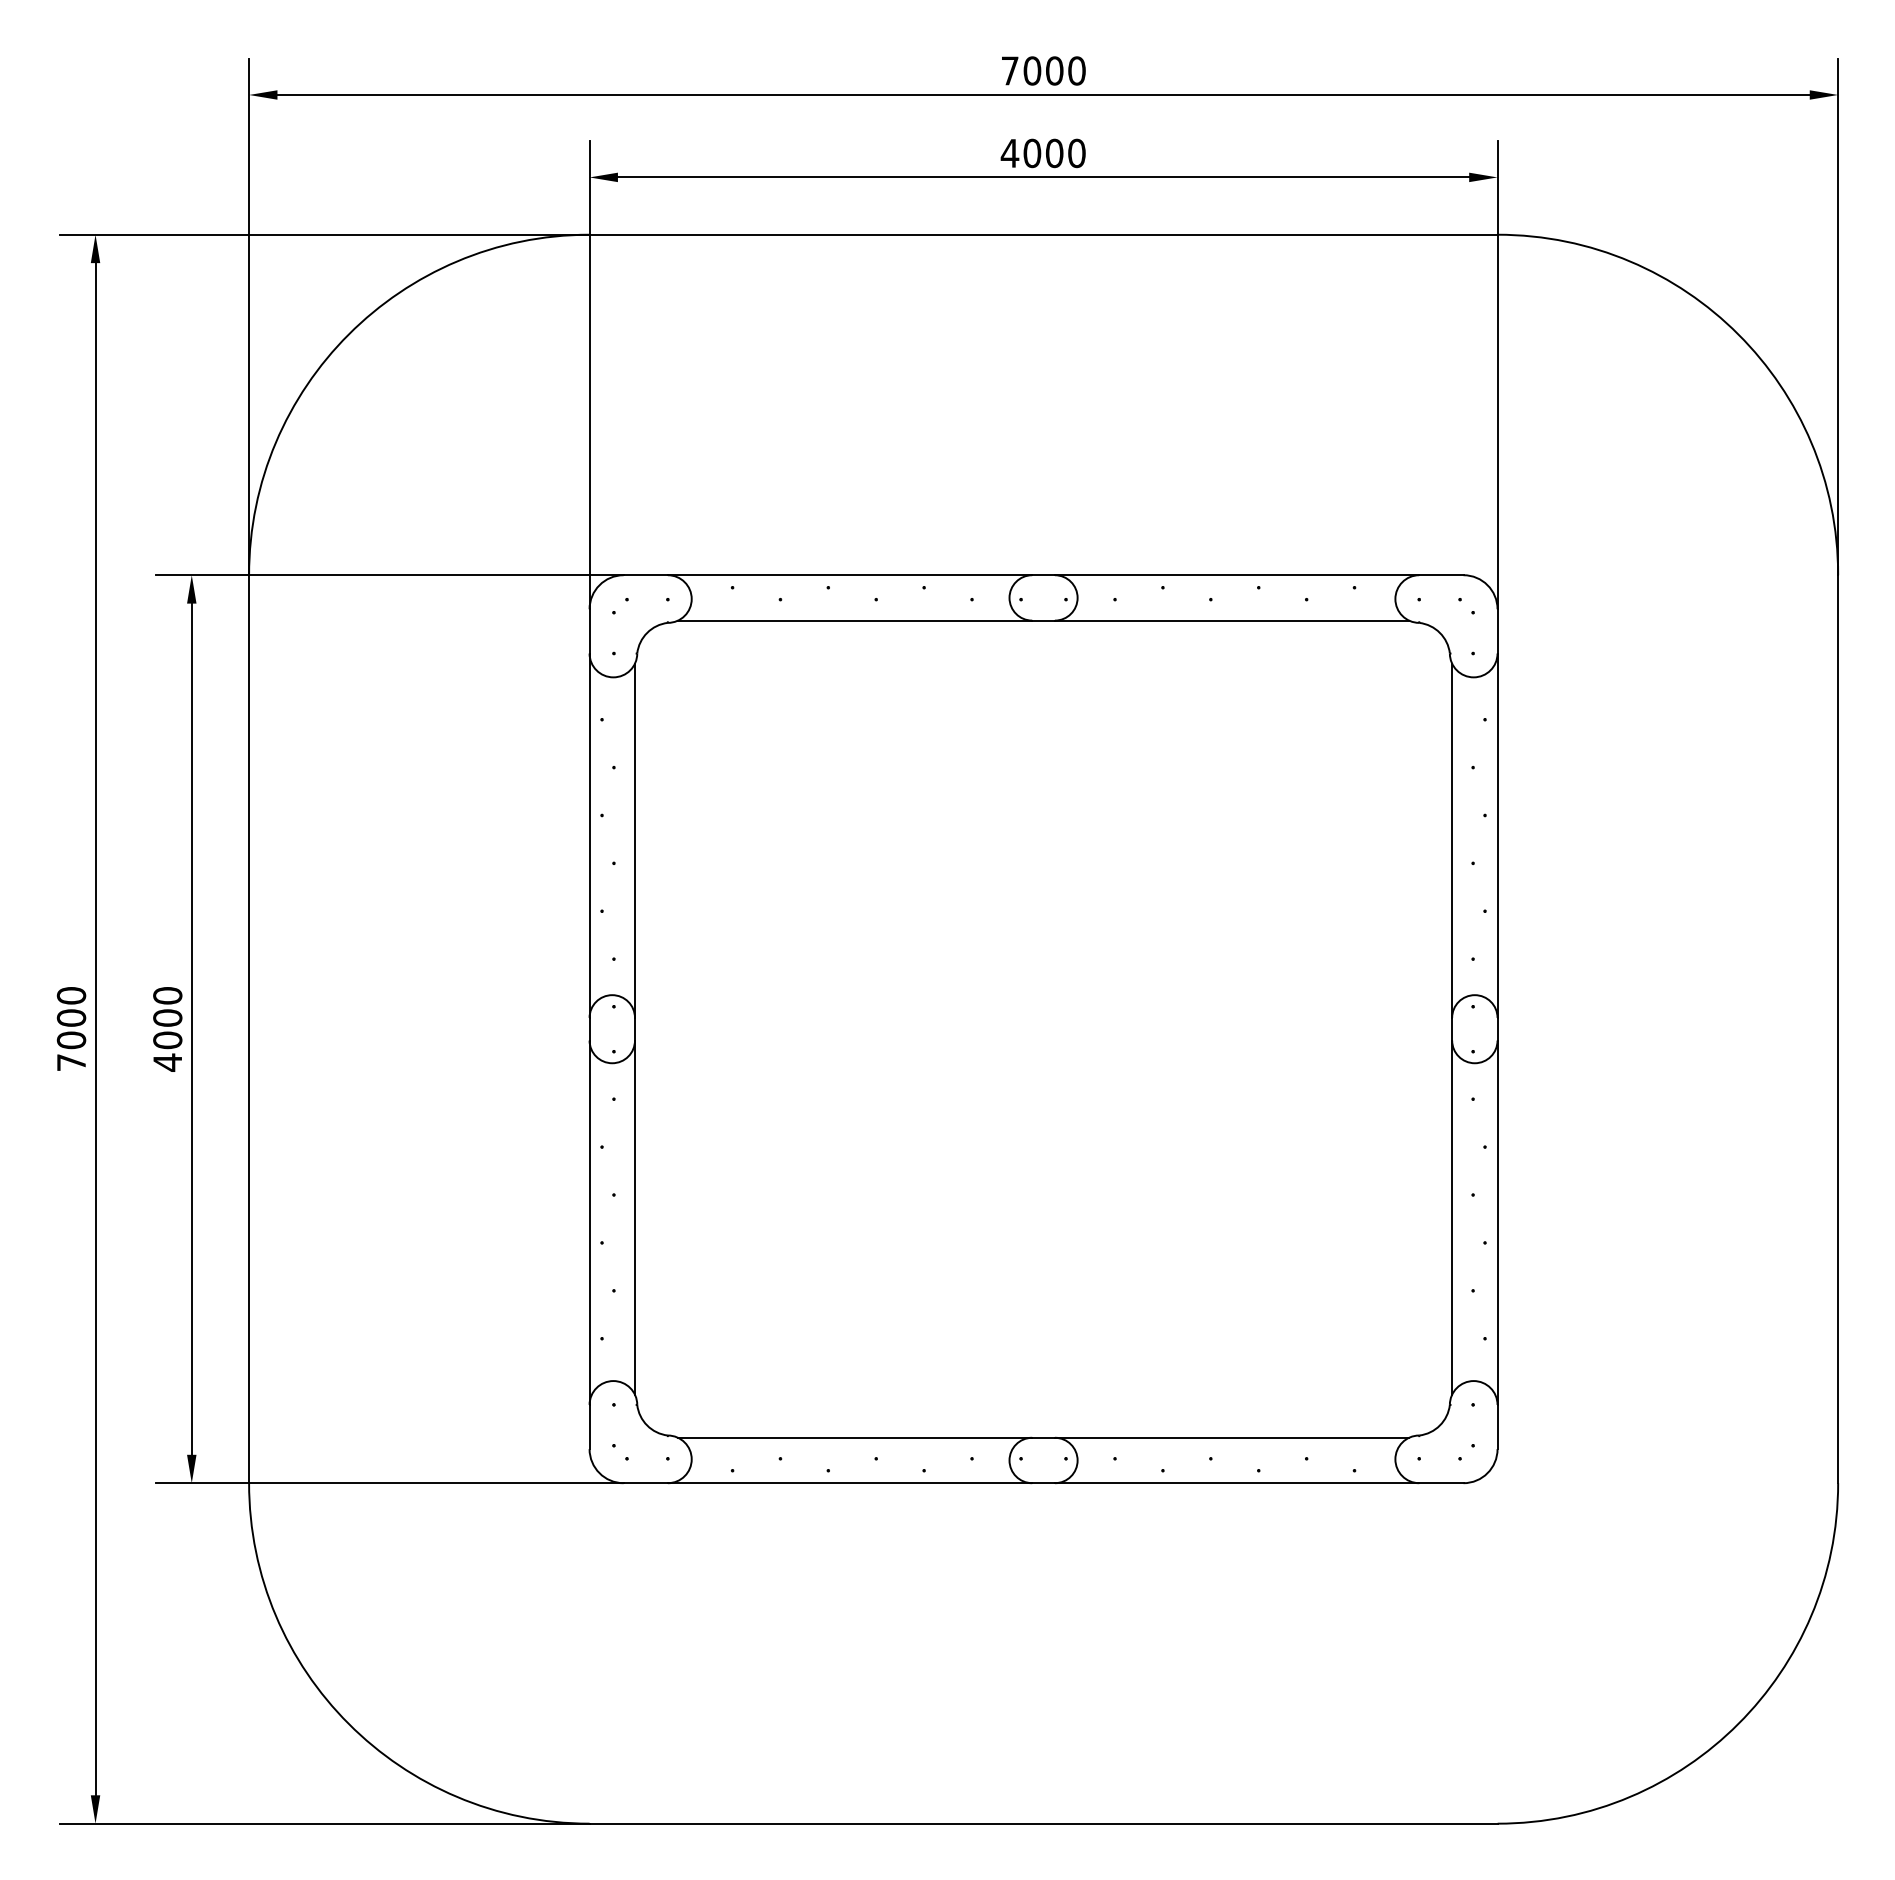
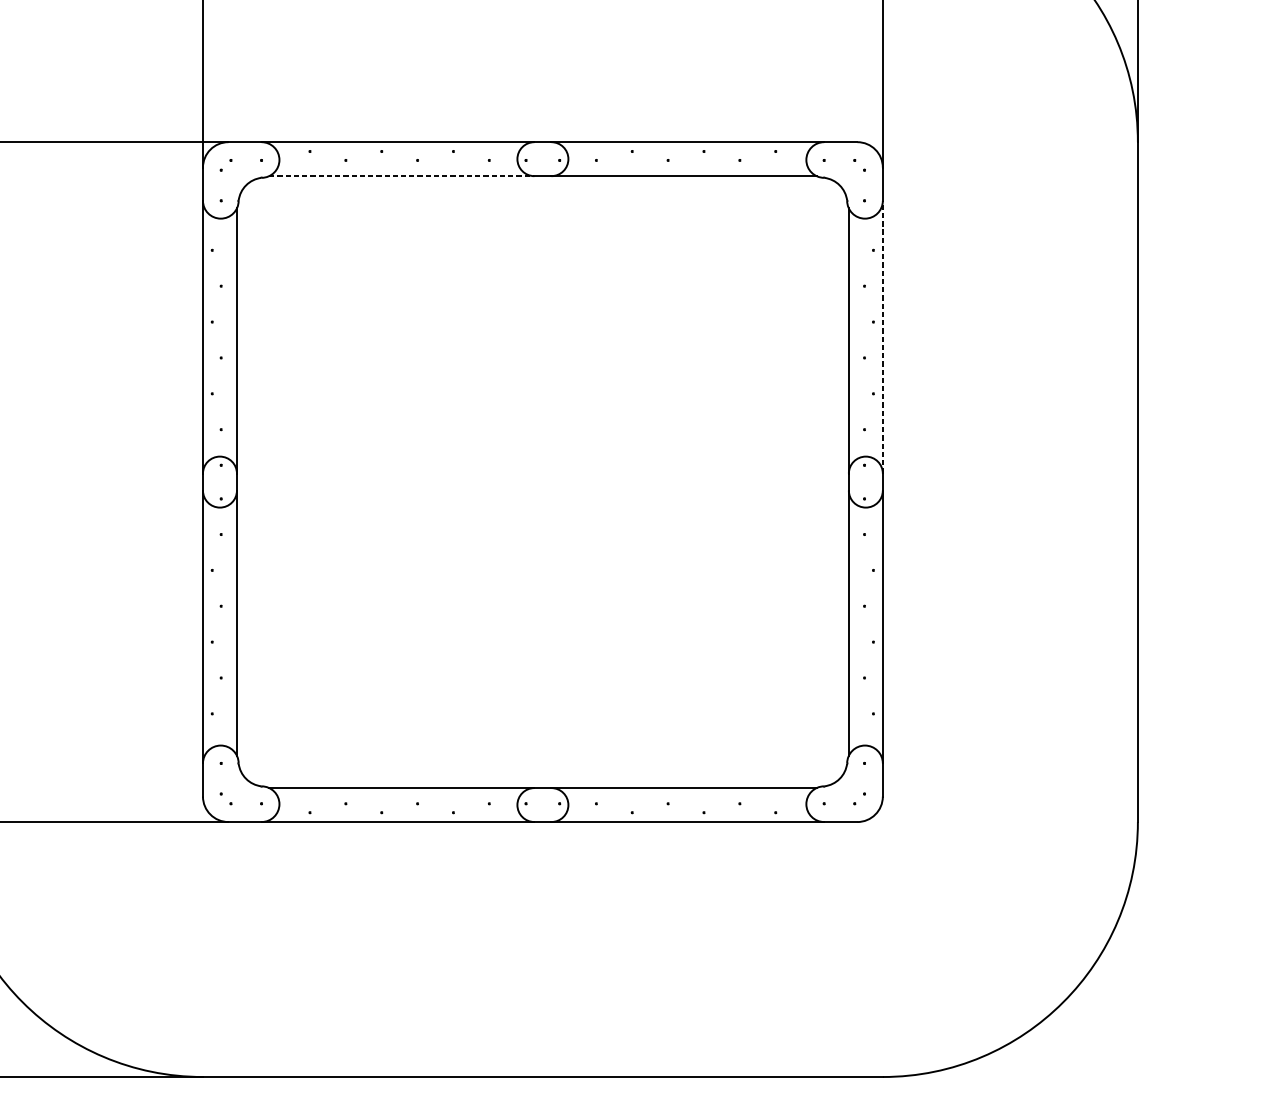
line: (855, 620) -> (402, 176), solid -> dashed
line: (1497, 835) -> (882, 337), solid -> dashed

